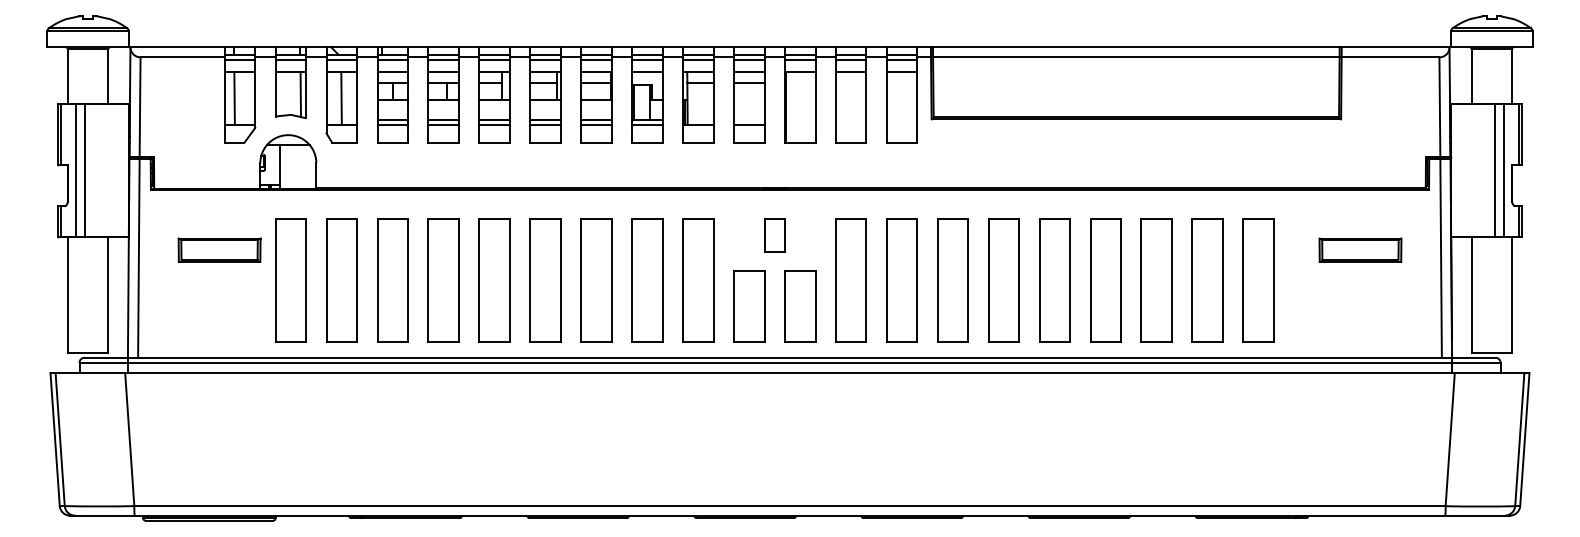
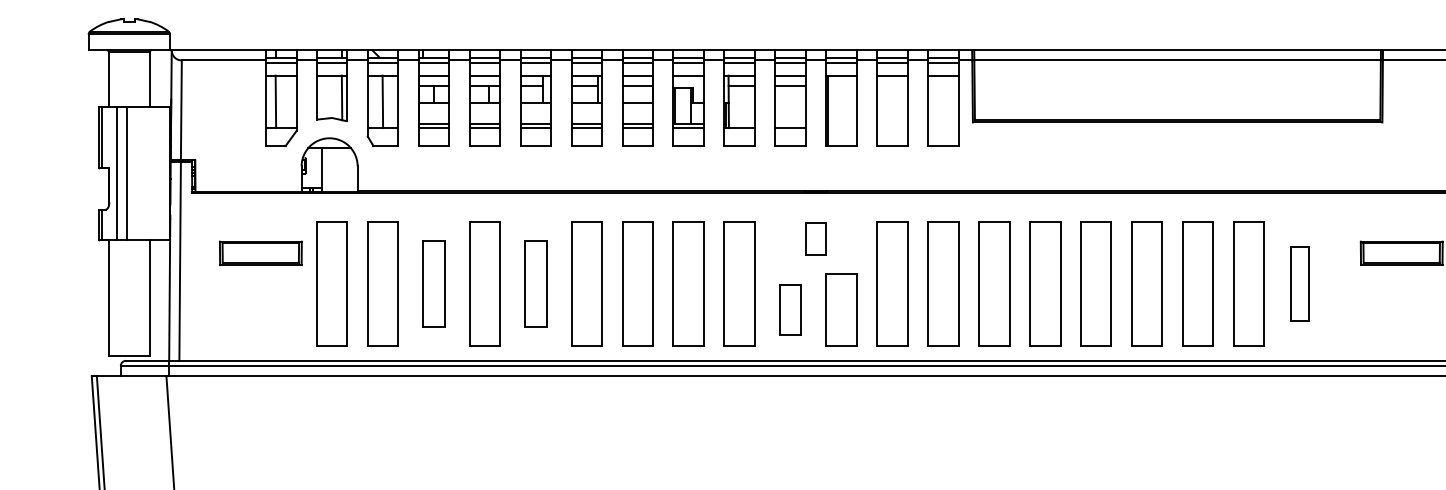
part: (392, 280) -> (433, 283), size x0.7
part: (494, 280) -> (535, 283), size x0.7
part: (1258, 280) -> (1299, 283), size x0.6
part: (749, 306) -> (790, 309), size x0.7

